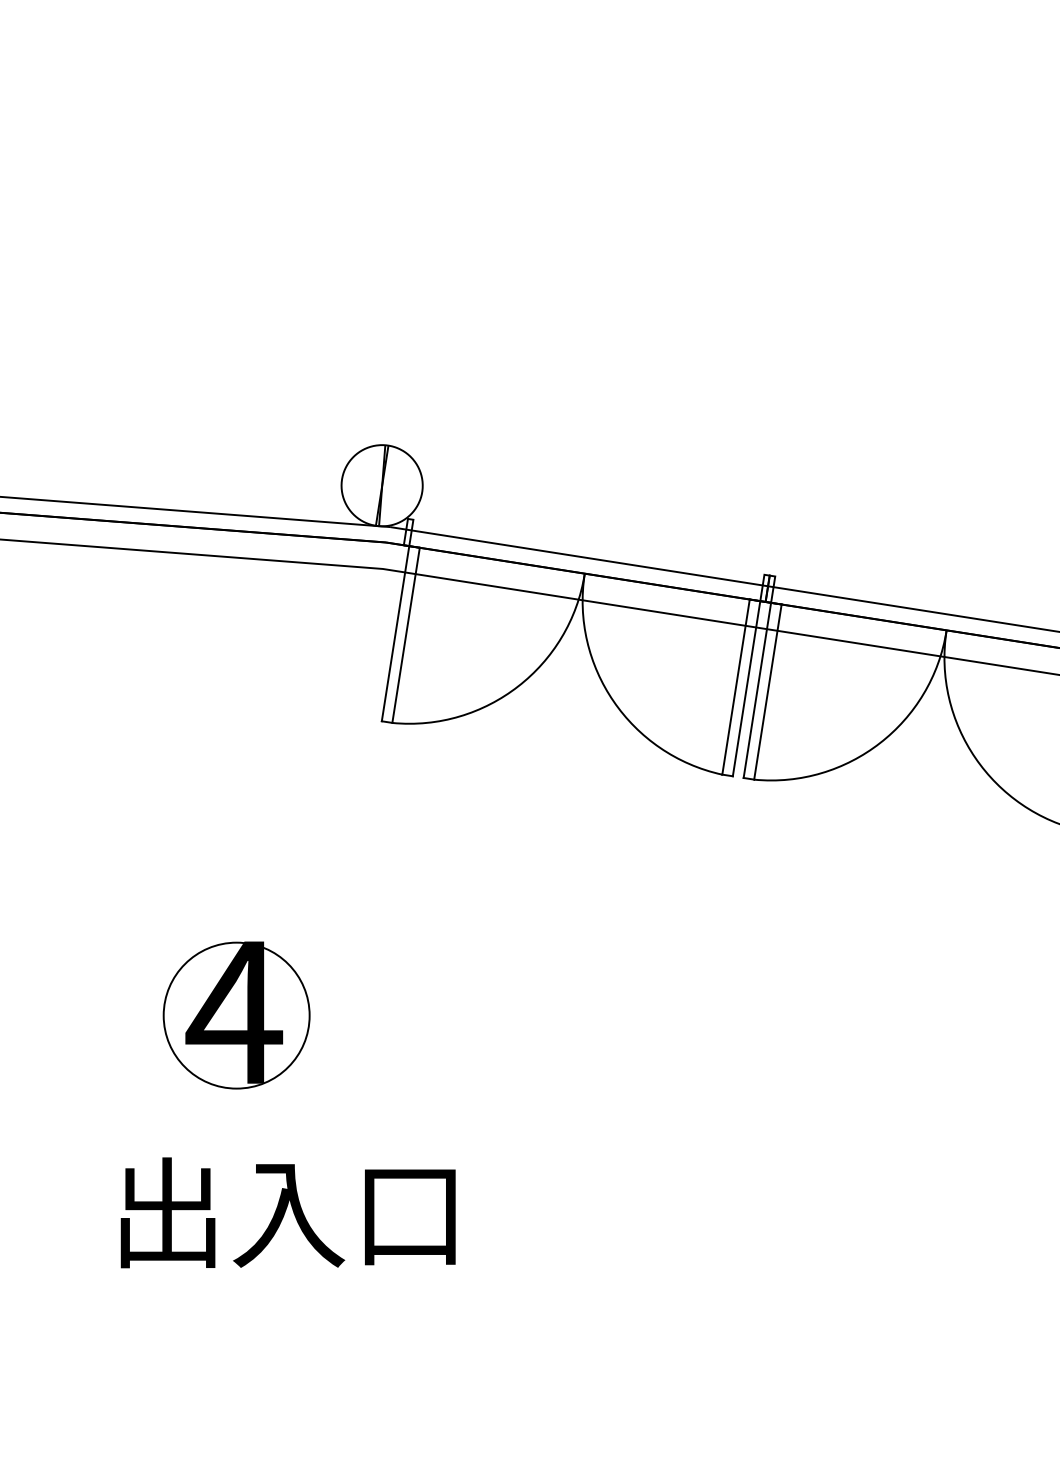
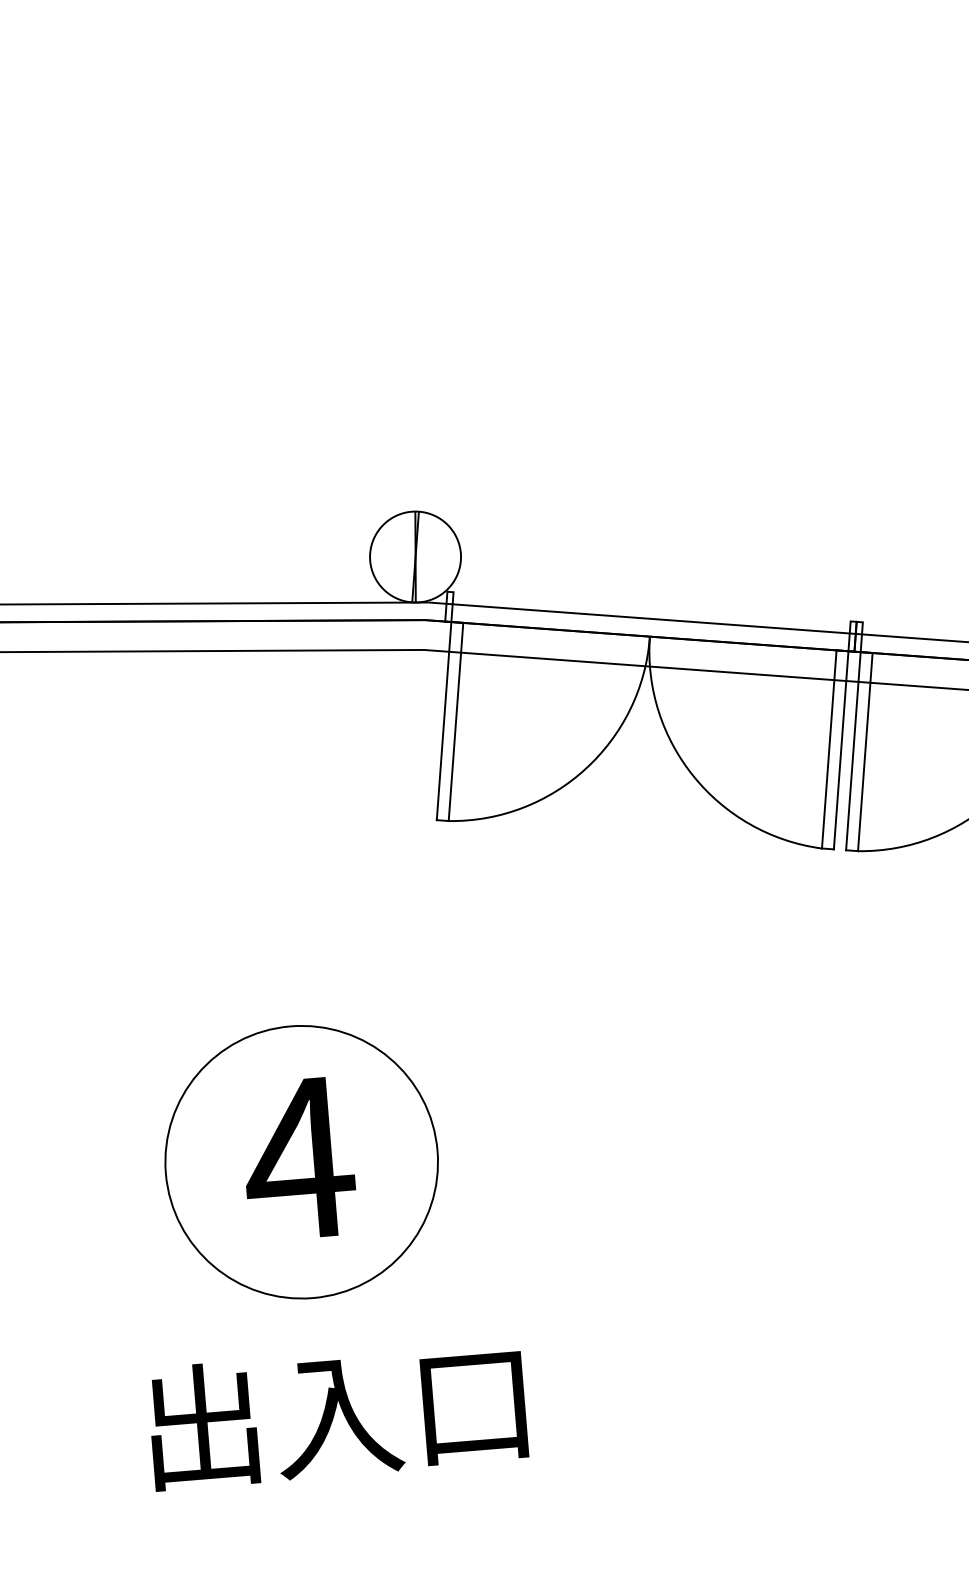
circle: (236, 1015) -> (301, 1162), size x1.67
text: (287, 1212) -> (336, 1414), moved

